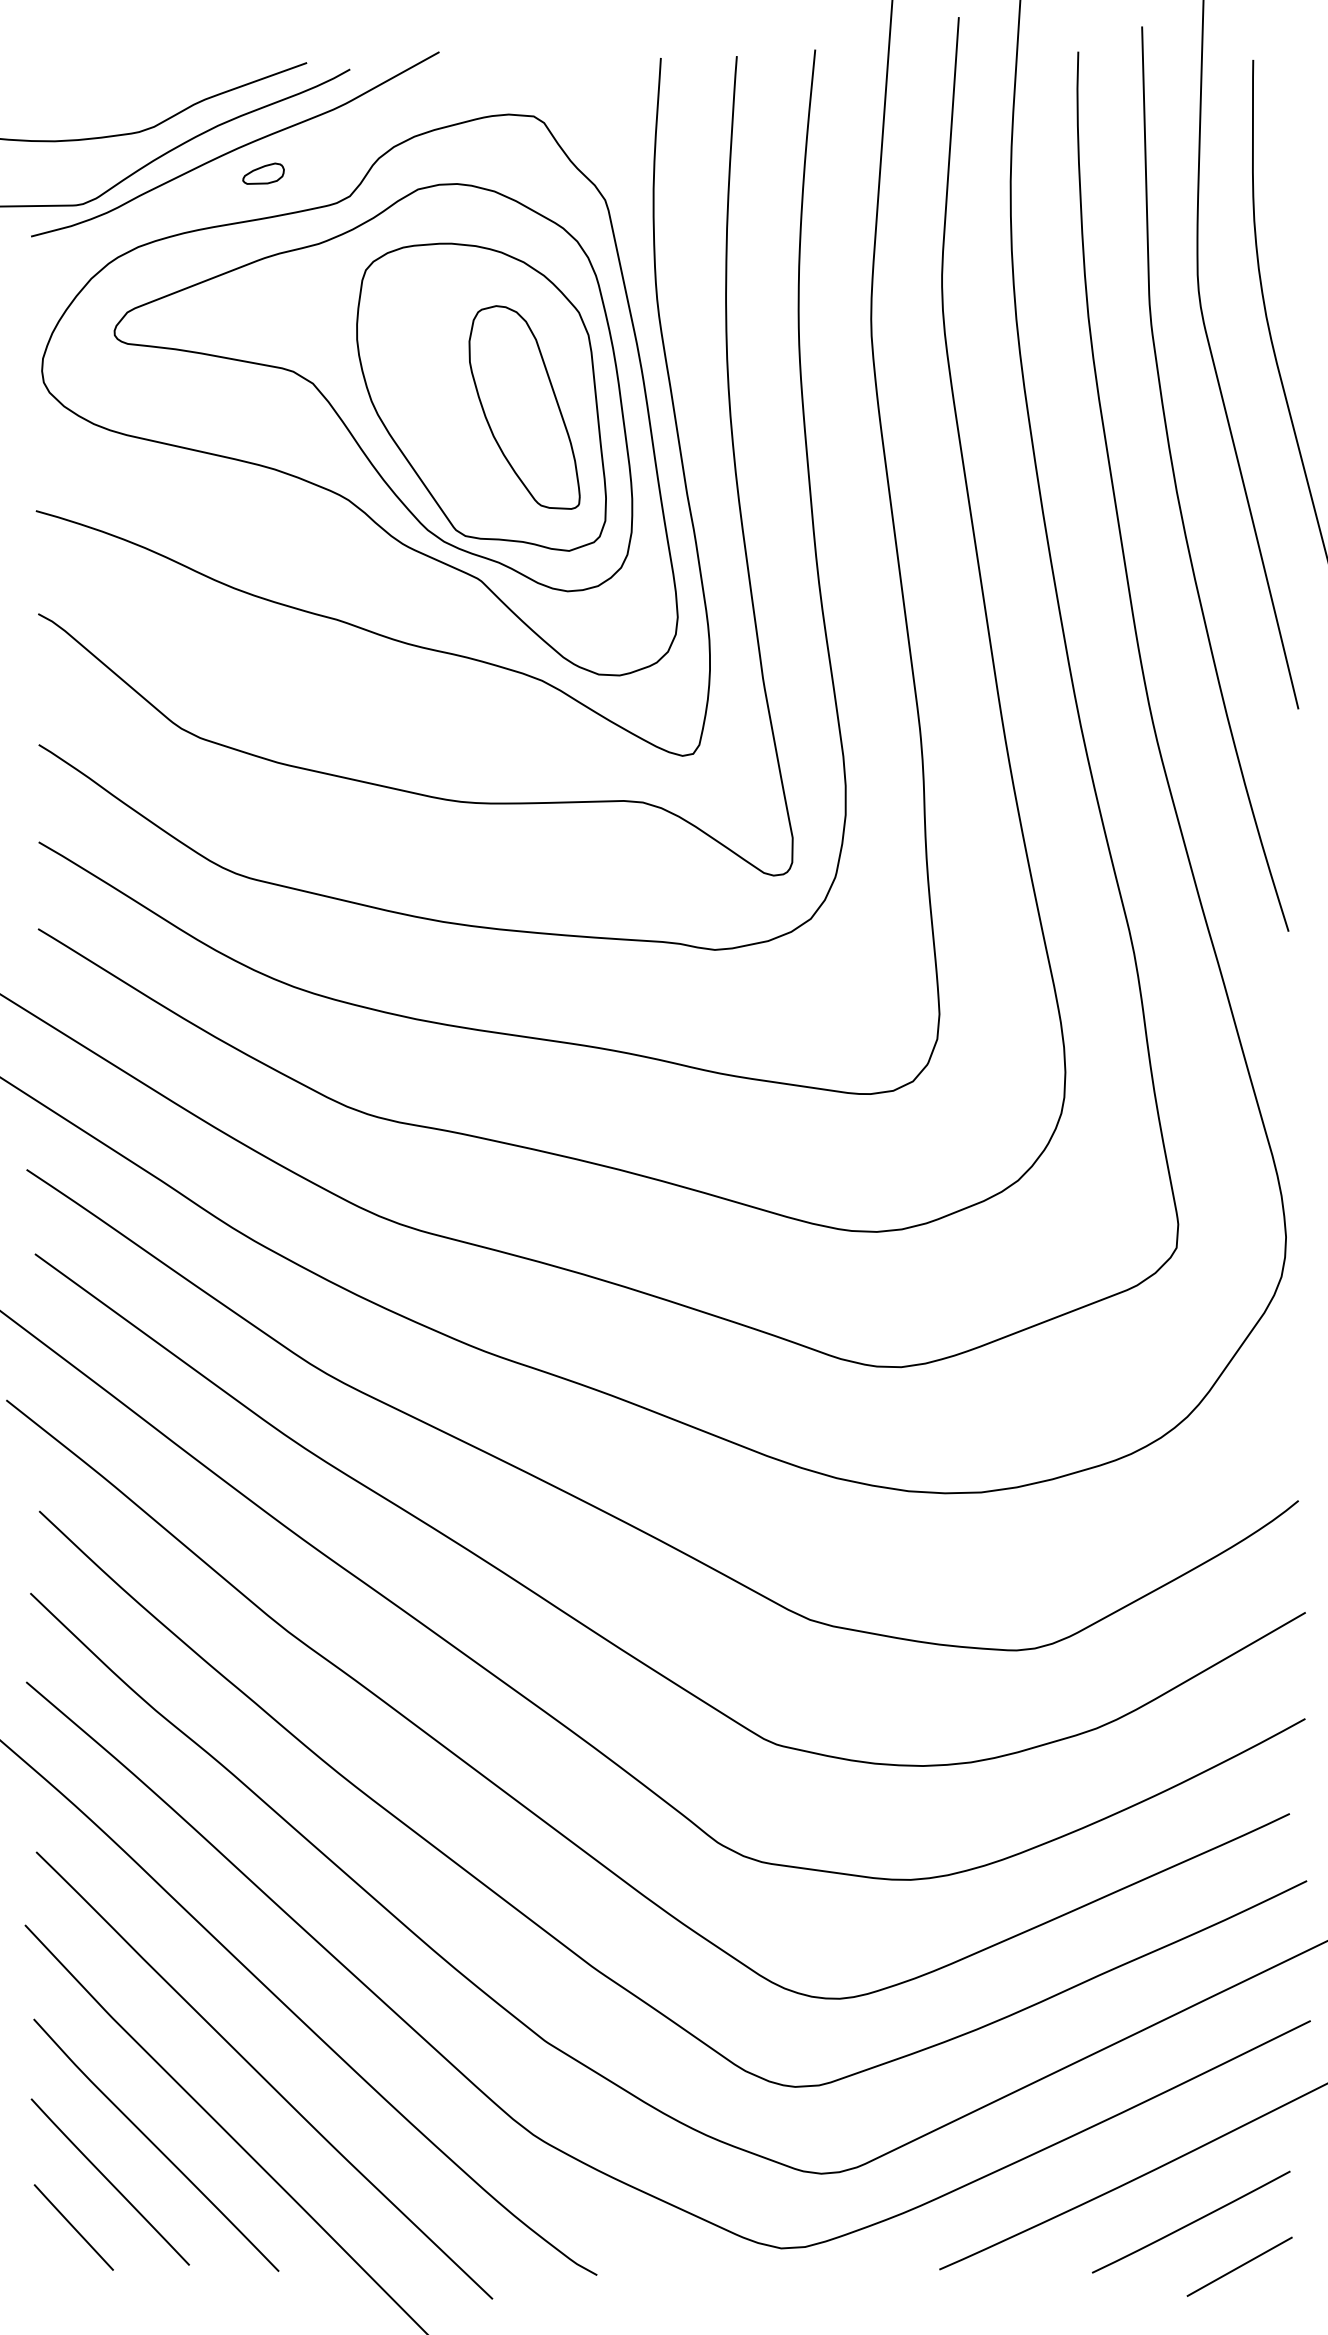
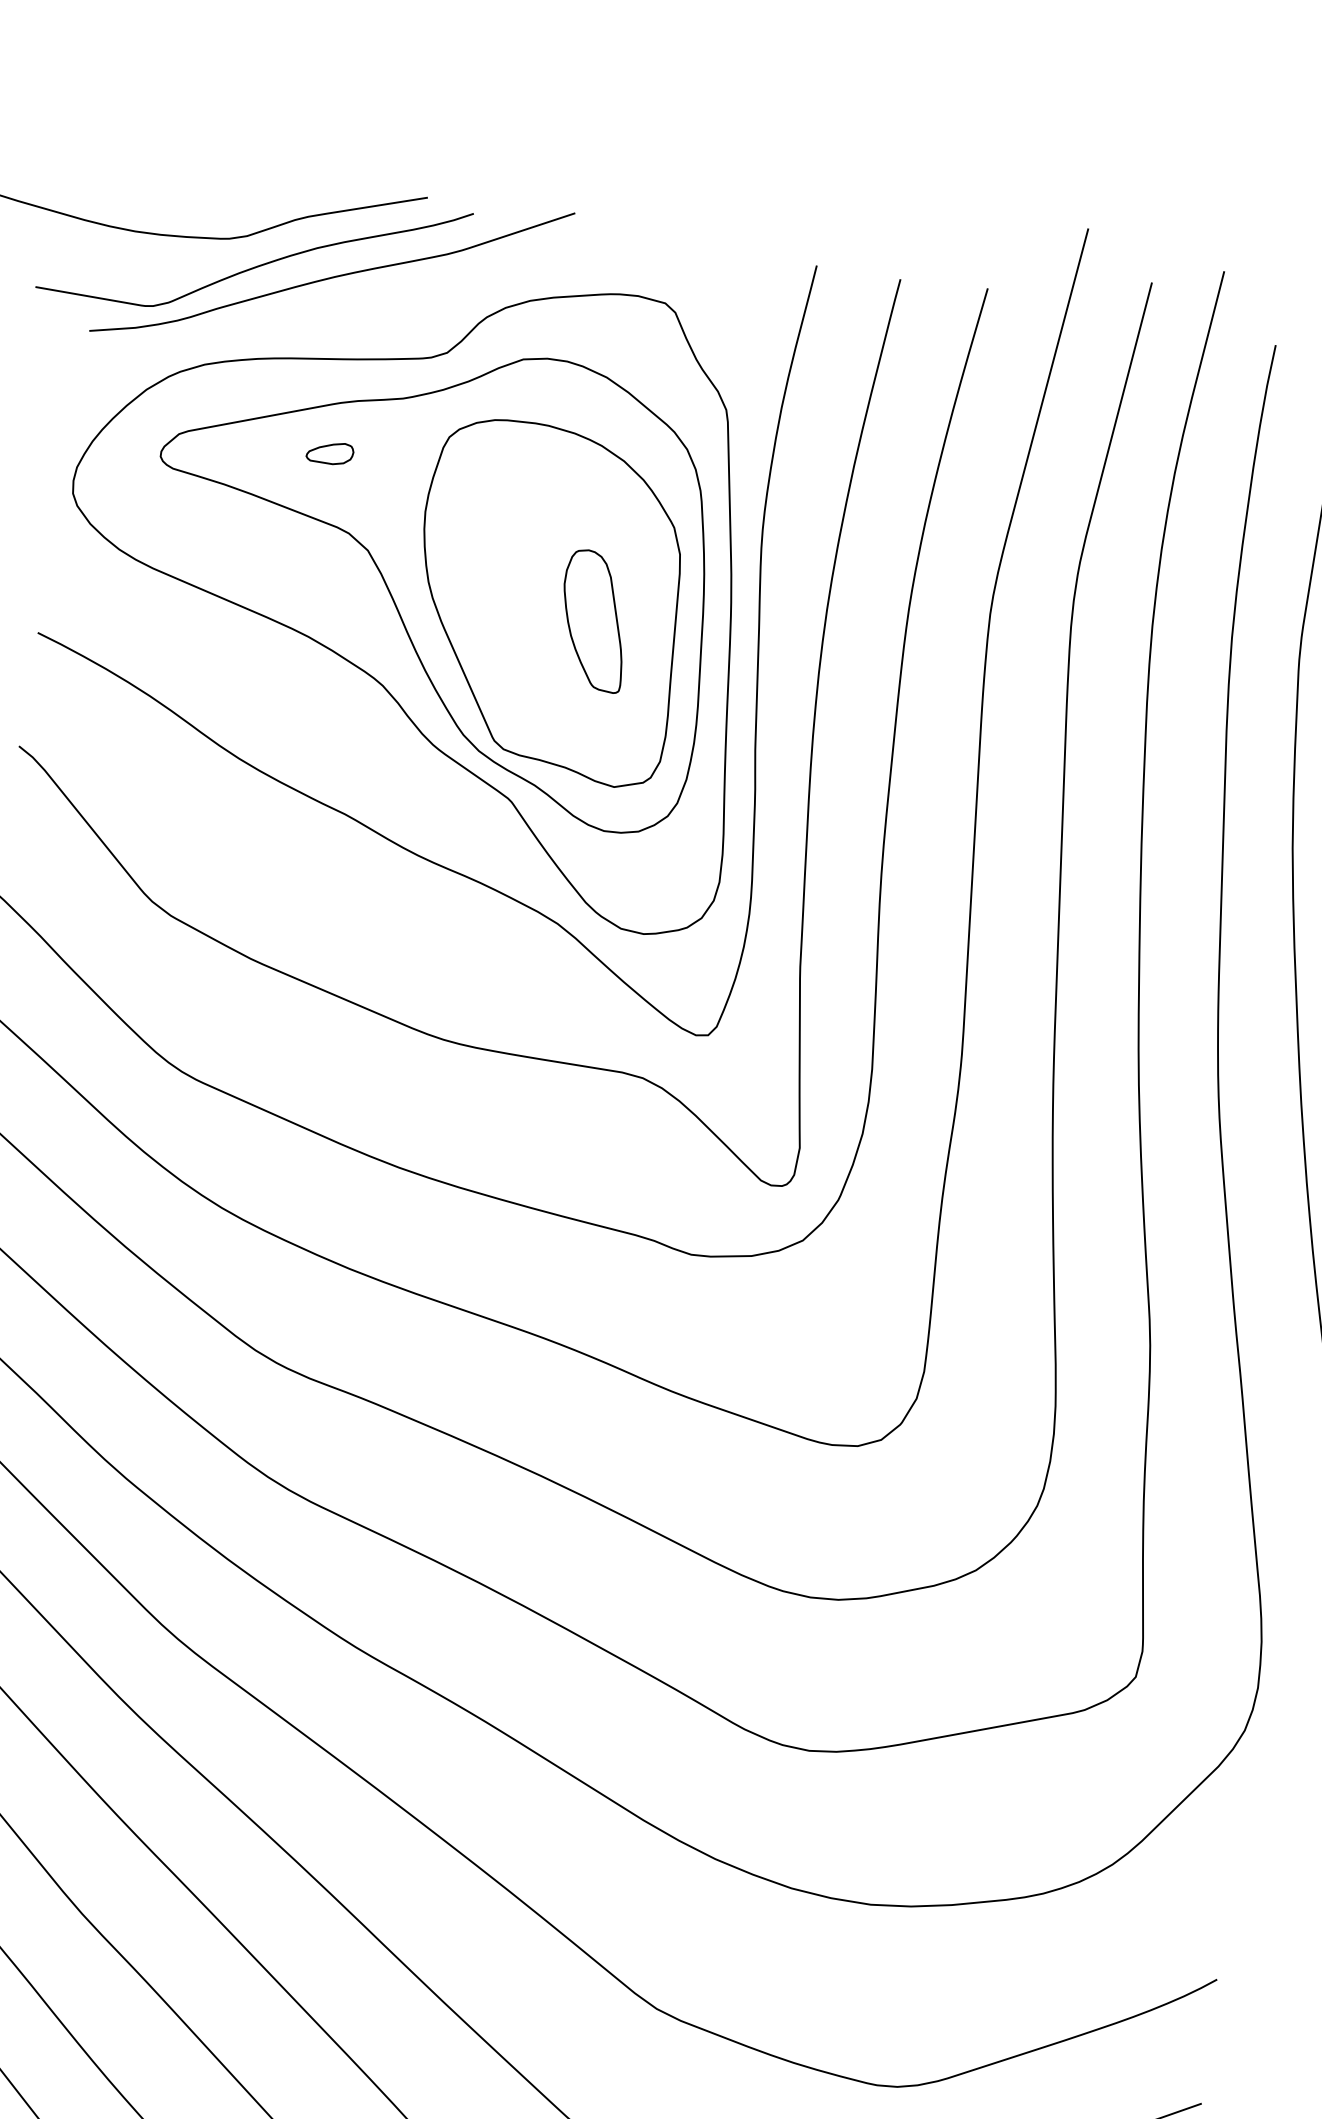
part: (263, 173) -> (330, 452), moved
part: (524, 407) -> (594, 620), size x0.6

